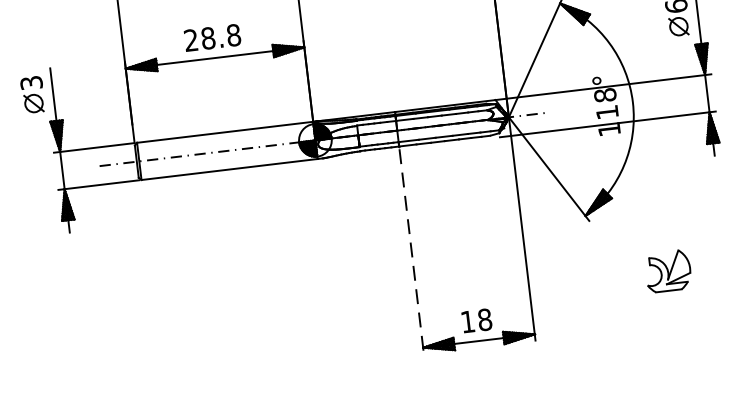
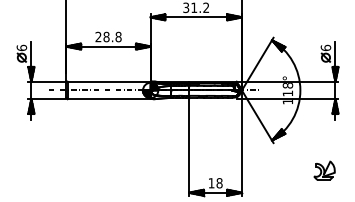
text: (30, 82) -> (21, 47), 3 -> 6
line: (412, 251) -> (189, 147), dashed -> solid
part: (668, 270) -> (324, 170), moved

